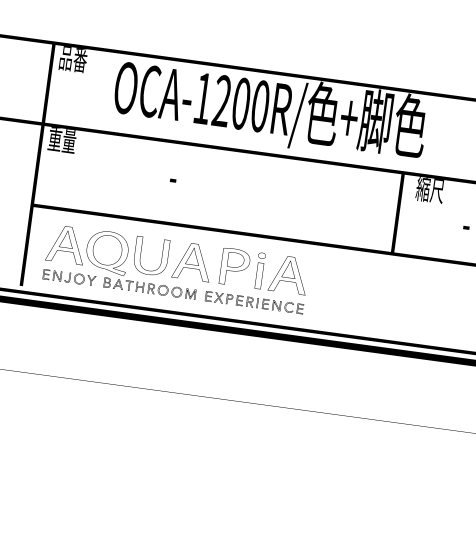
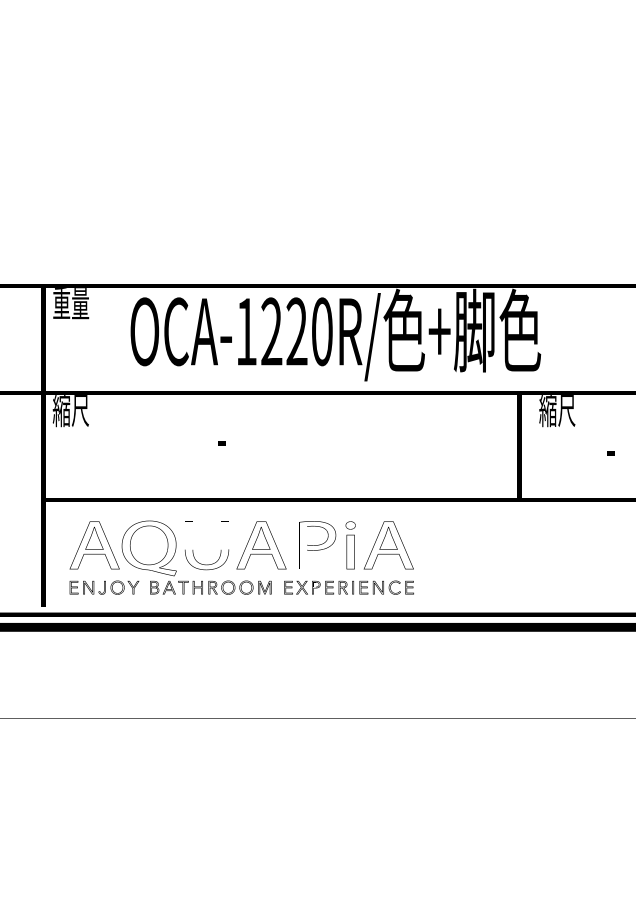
text: (73, 60) -> (71, 304), 品番 -> 重量
text: (240, 103) -> (296, 331), OCA-1200R/ -> OCA-1220R/
text: (61, 140) -> (70, 411), 重量 -> 縮尺

